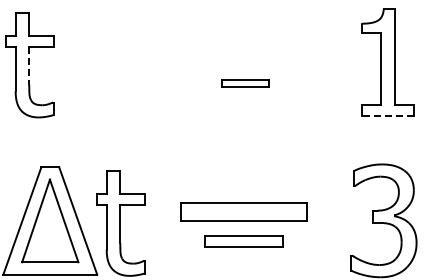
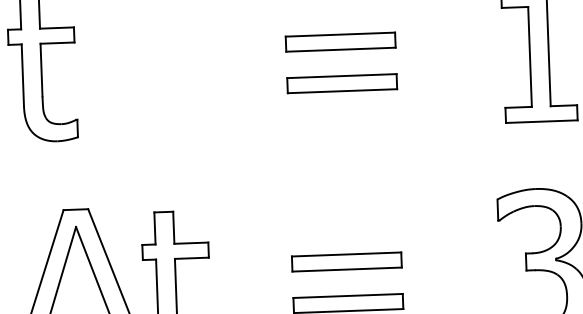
part: (245, 53) -> (340, 42), added
line: (29, 65) -> (41, 69), dashed -> solid
part: (245, 83) -> (342, 83), size x1.67
line: (388, 116) -> (542, 122), dashed -> solid
part: (243, 211) -> (346, 261), size x0.62

